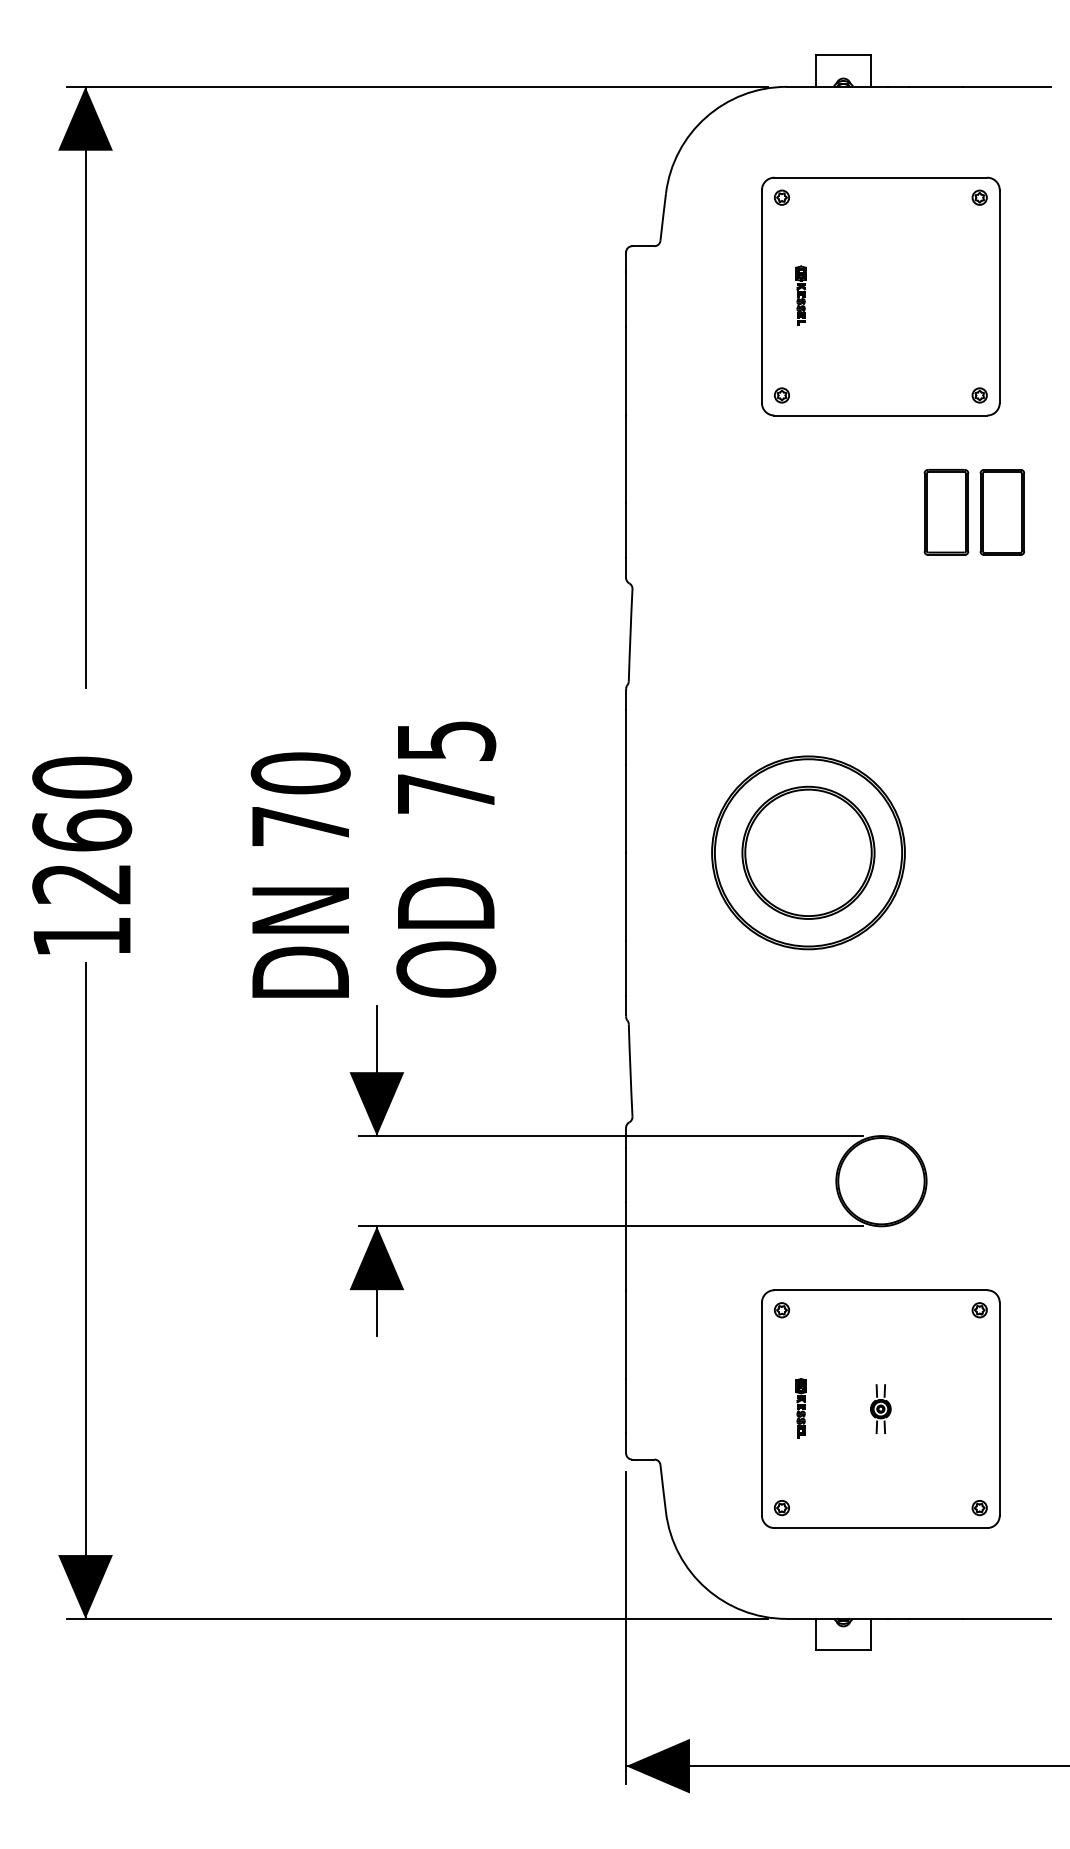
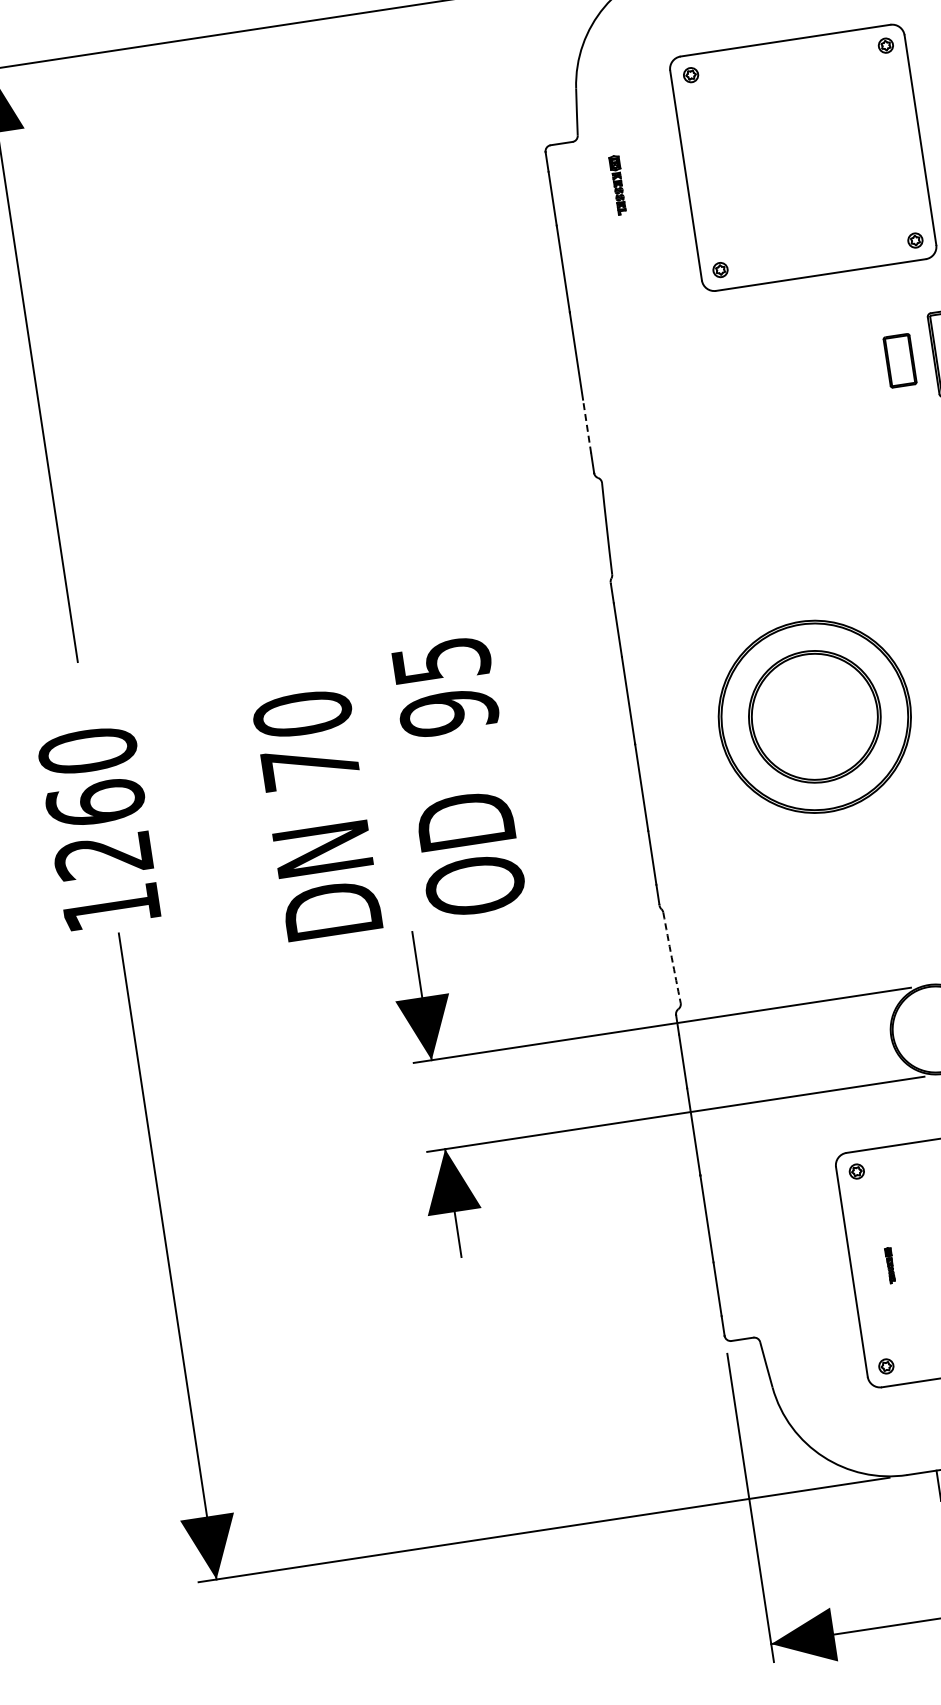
part: (800, 295) -> (617, 184), moved
part: (946, 512) -> (900, 360), size x0.6
line: (626, 530) -> (587, 426), solid -> dashed
text: (446, 794) -> (449, 713), 75 -> 95
arc: (630, 1070) -> (671, 957), solid -> dashed
part: (800, 1408) -> (889, 1265), size x0.6

